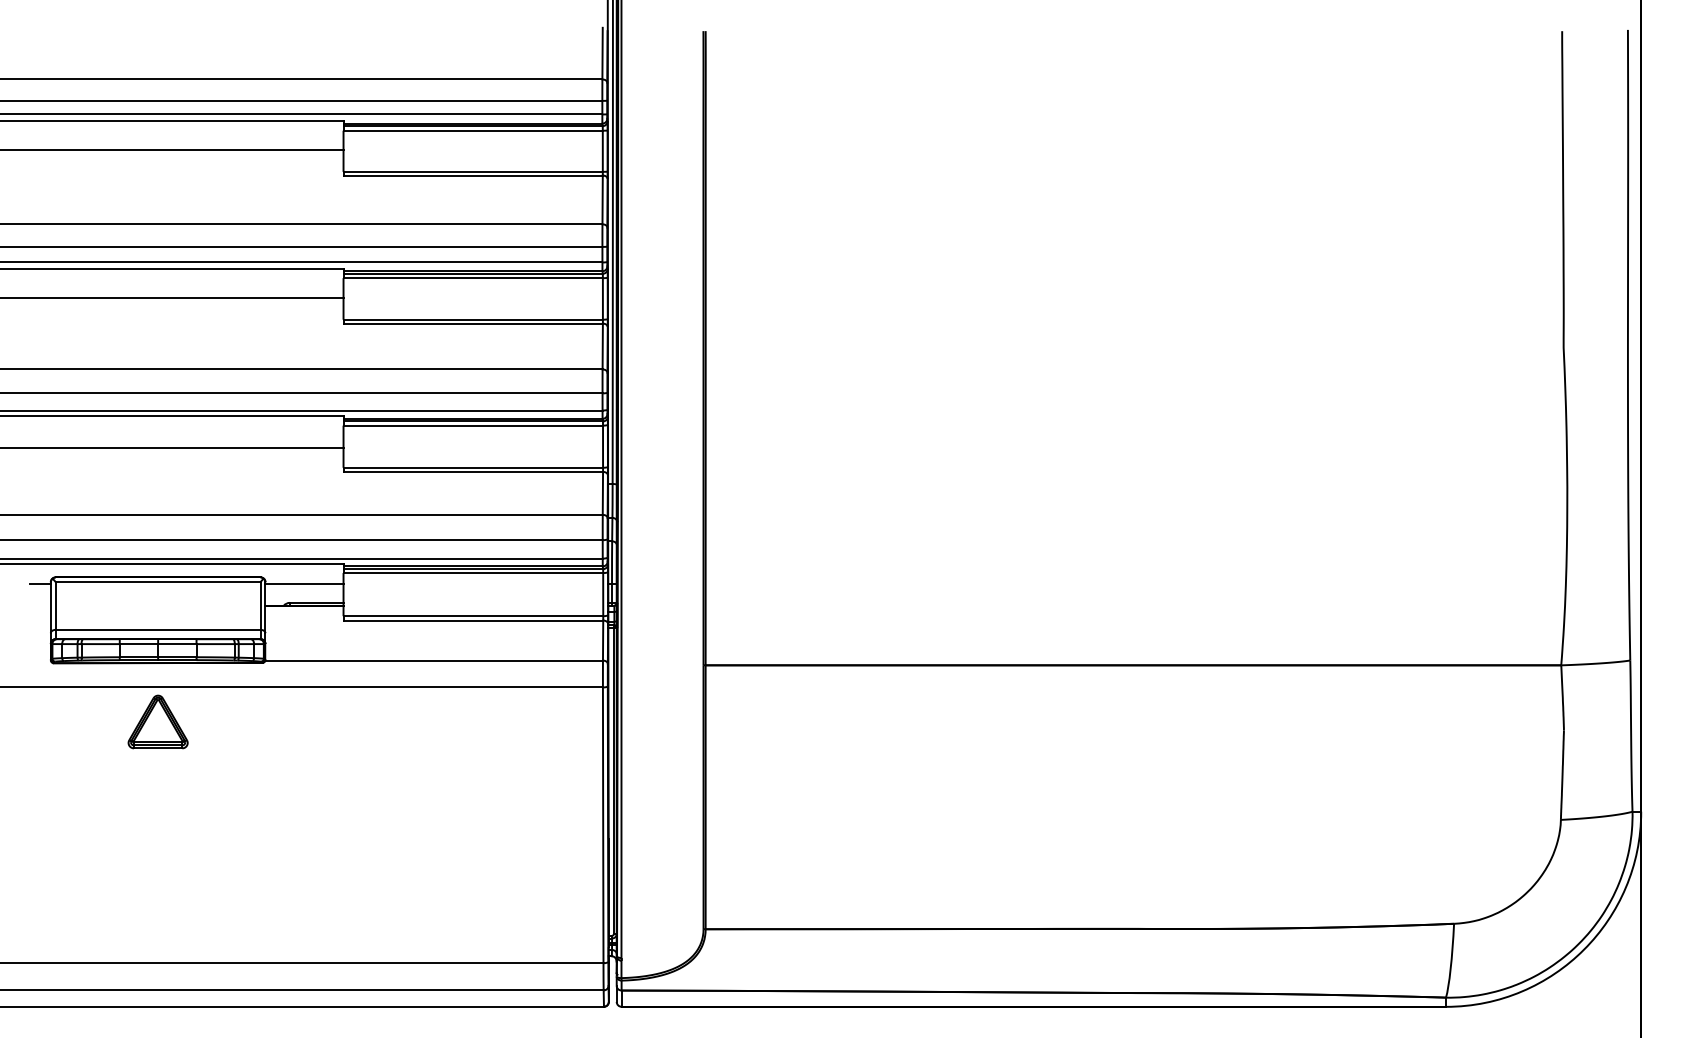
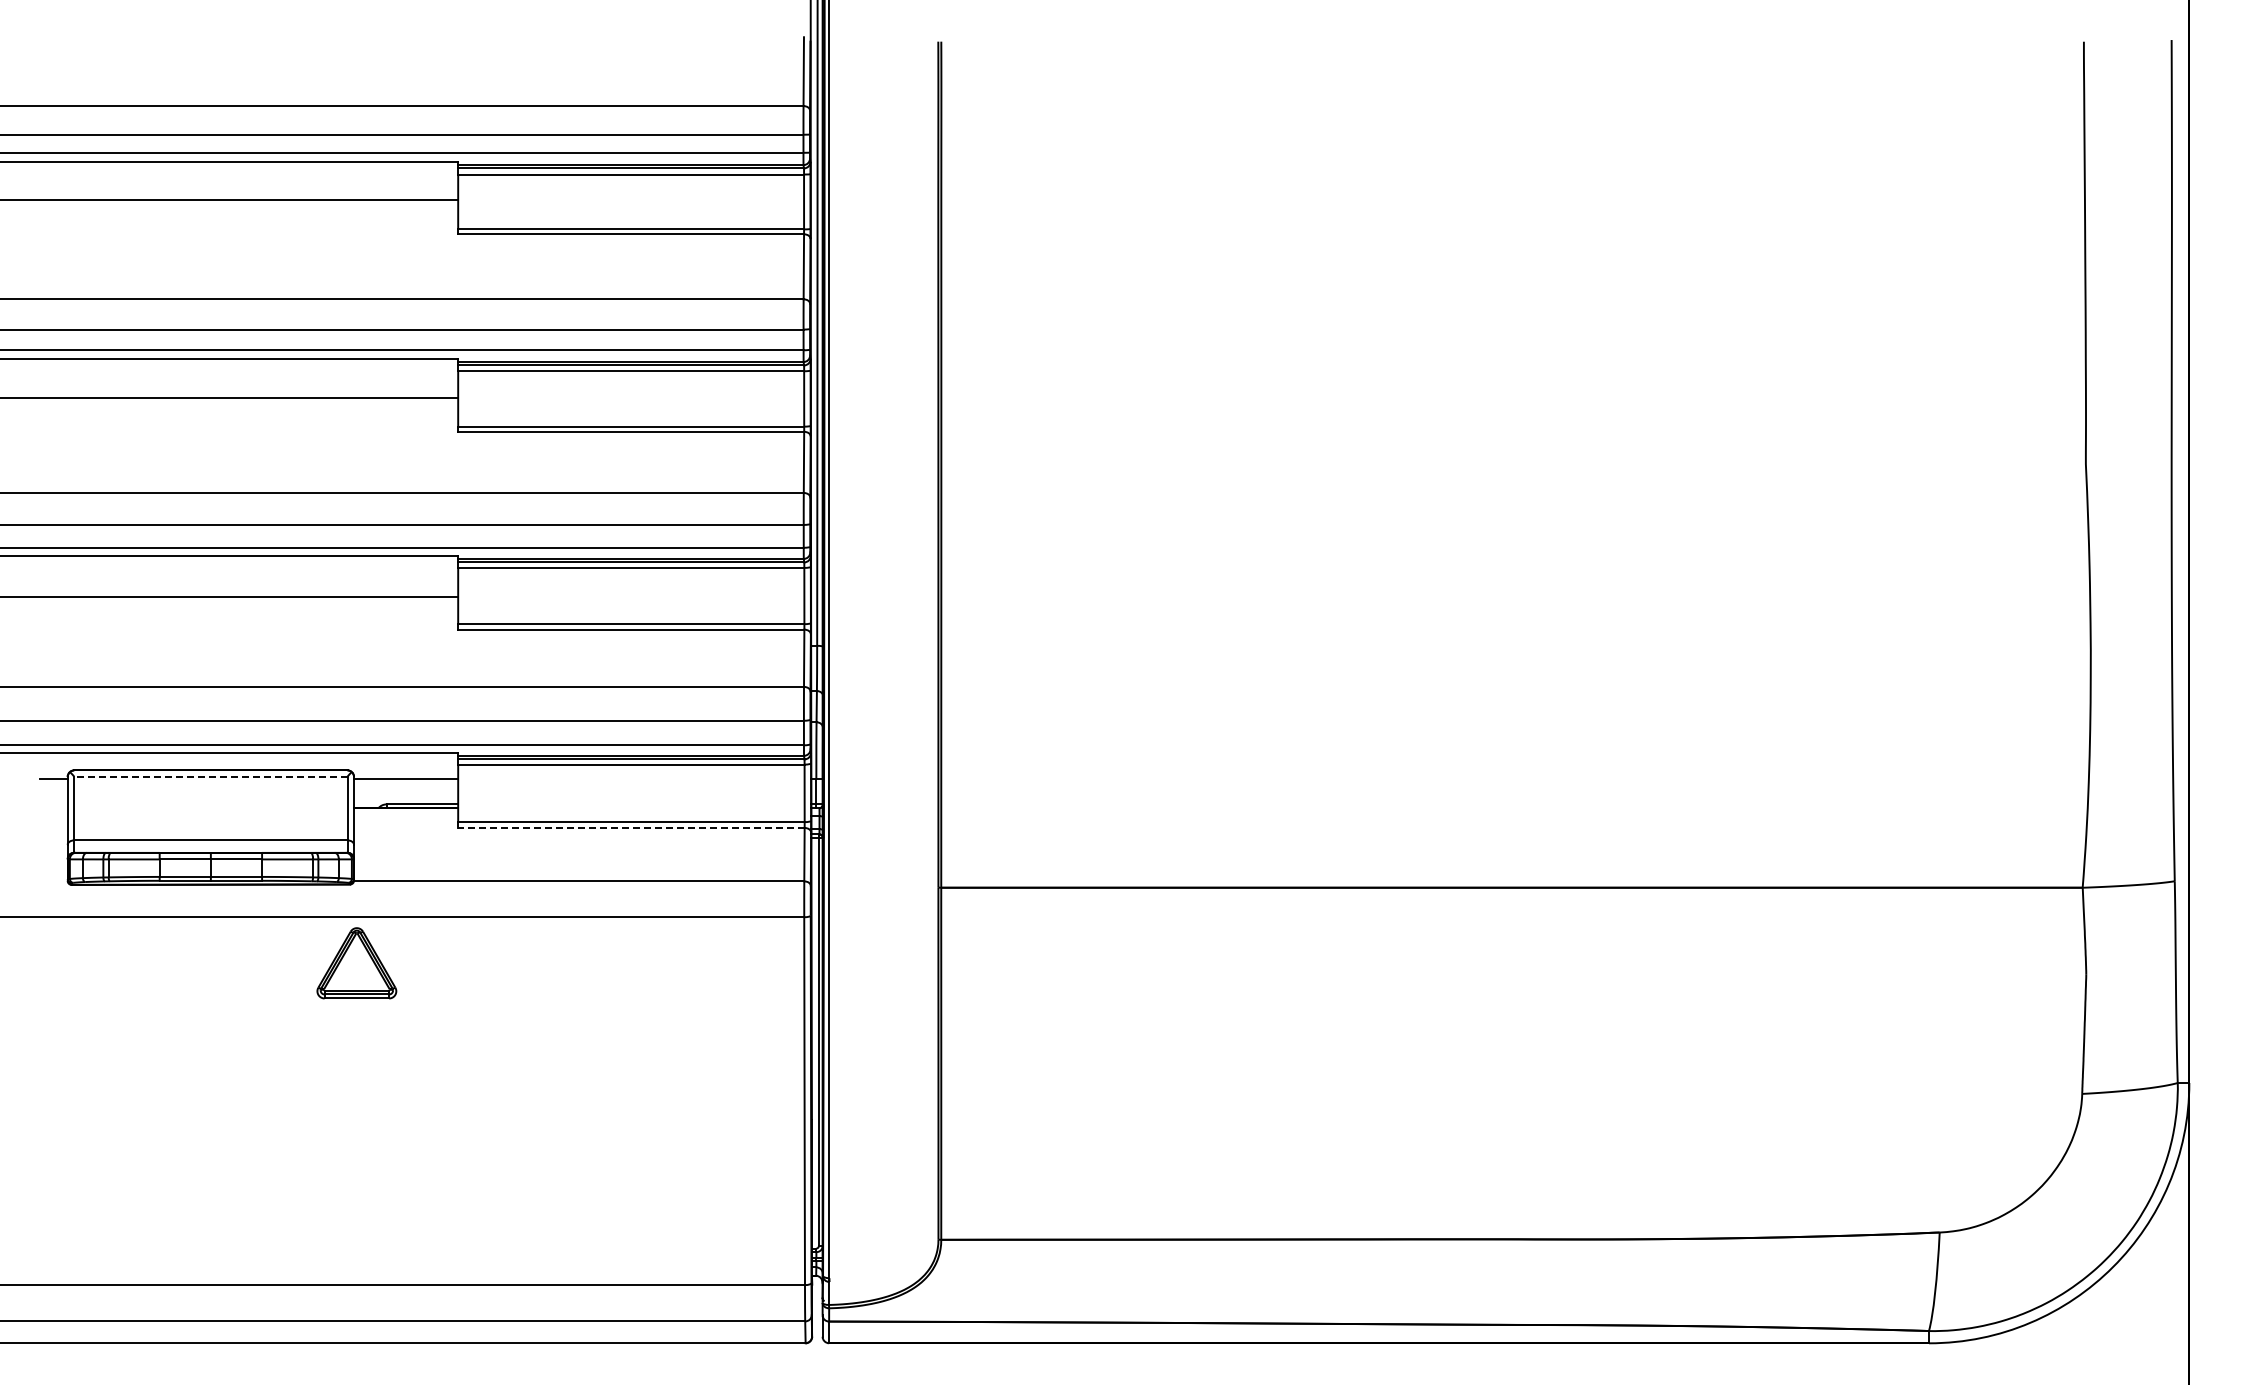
line: (157, 581) -> (210, 776), solid -> dashed
line: (472, 620) -> (630, 827), solid -> dashed
part: (157, 722) -> (356, 963), moved

